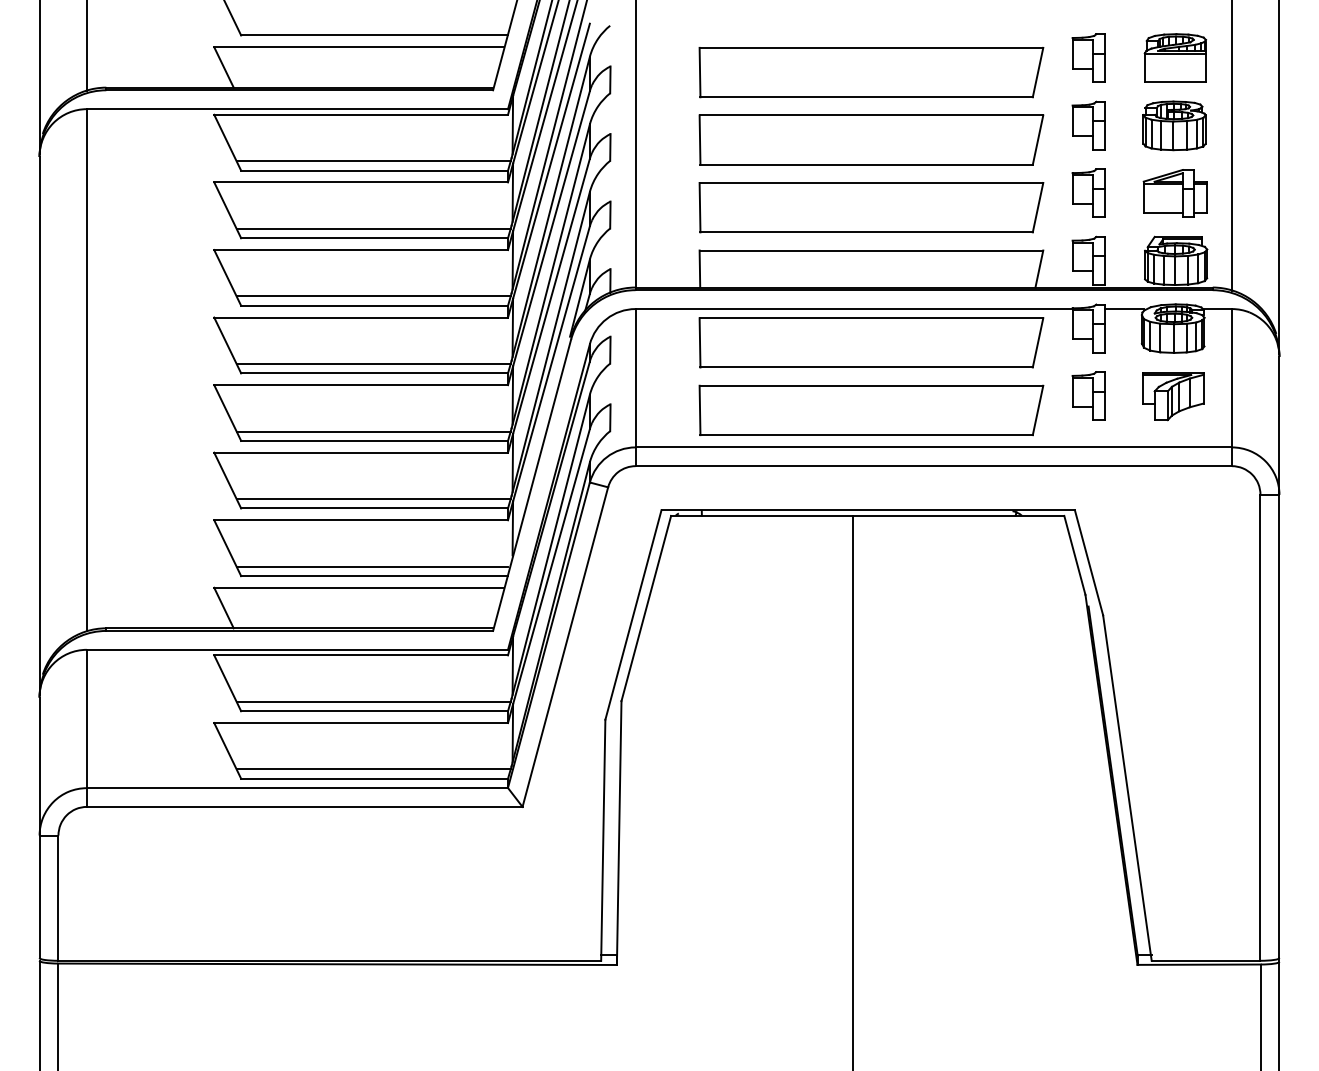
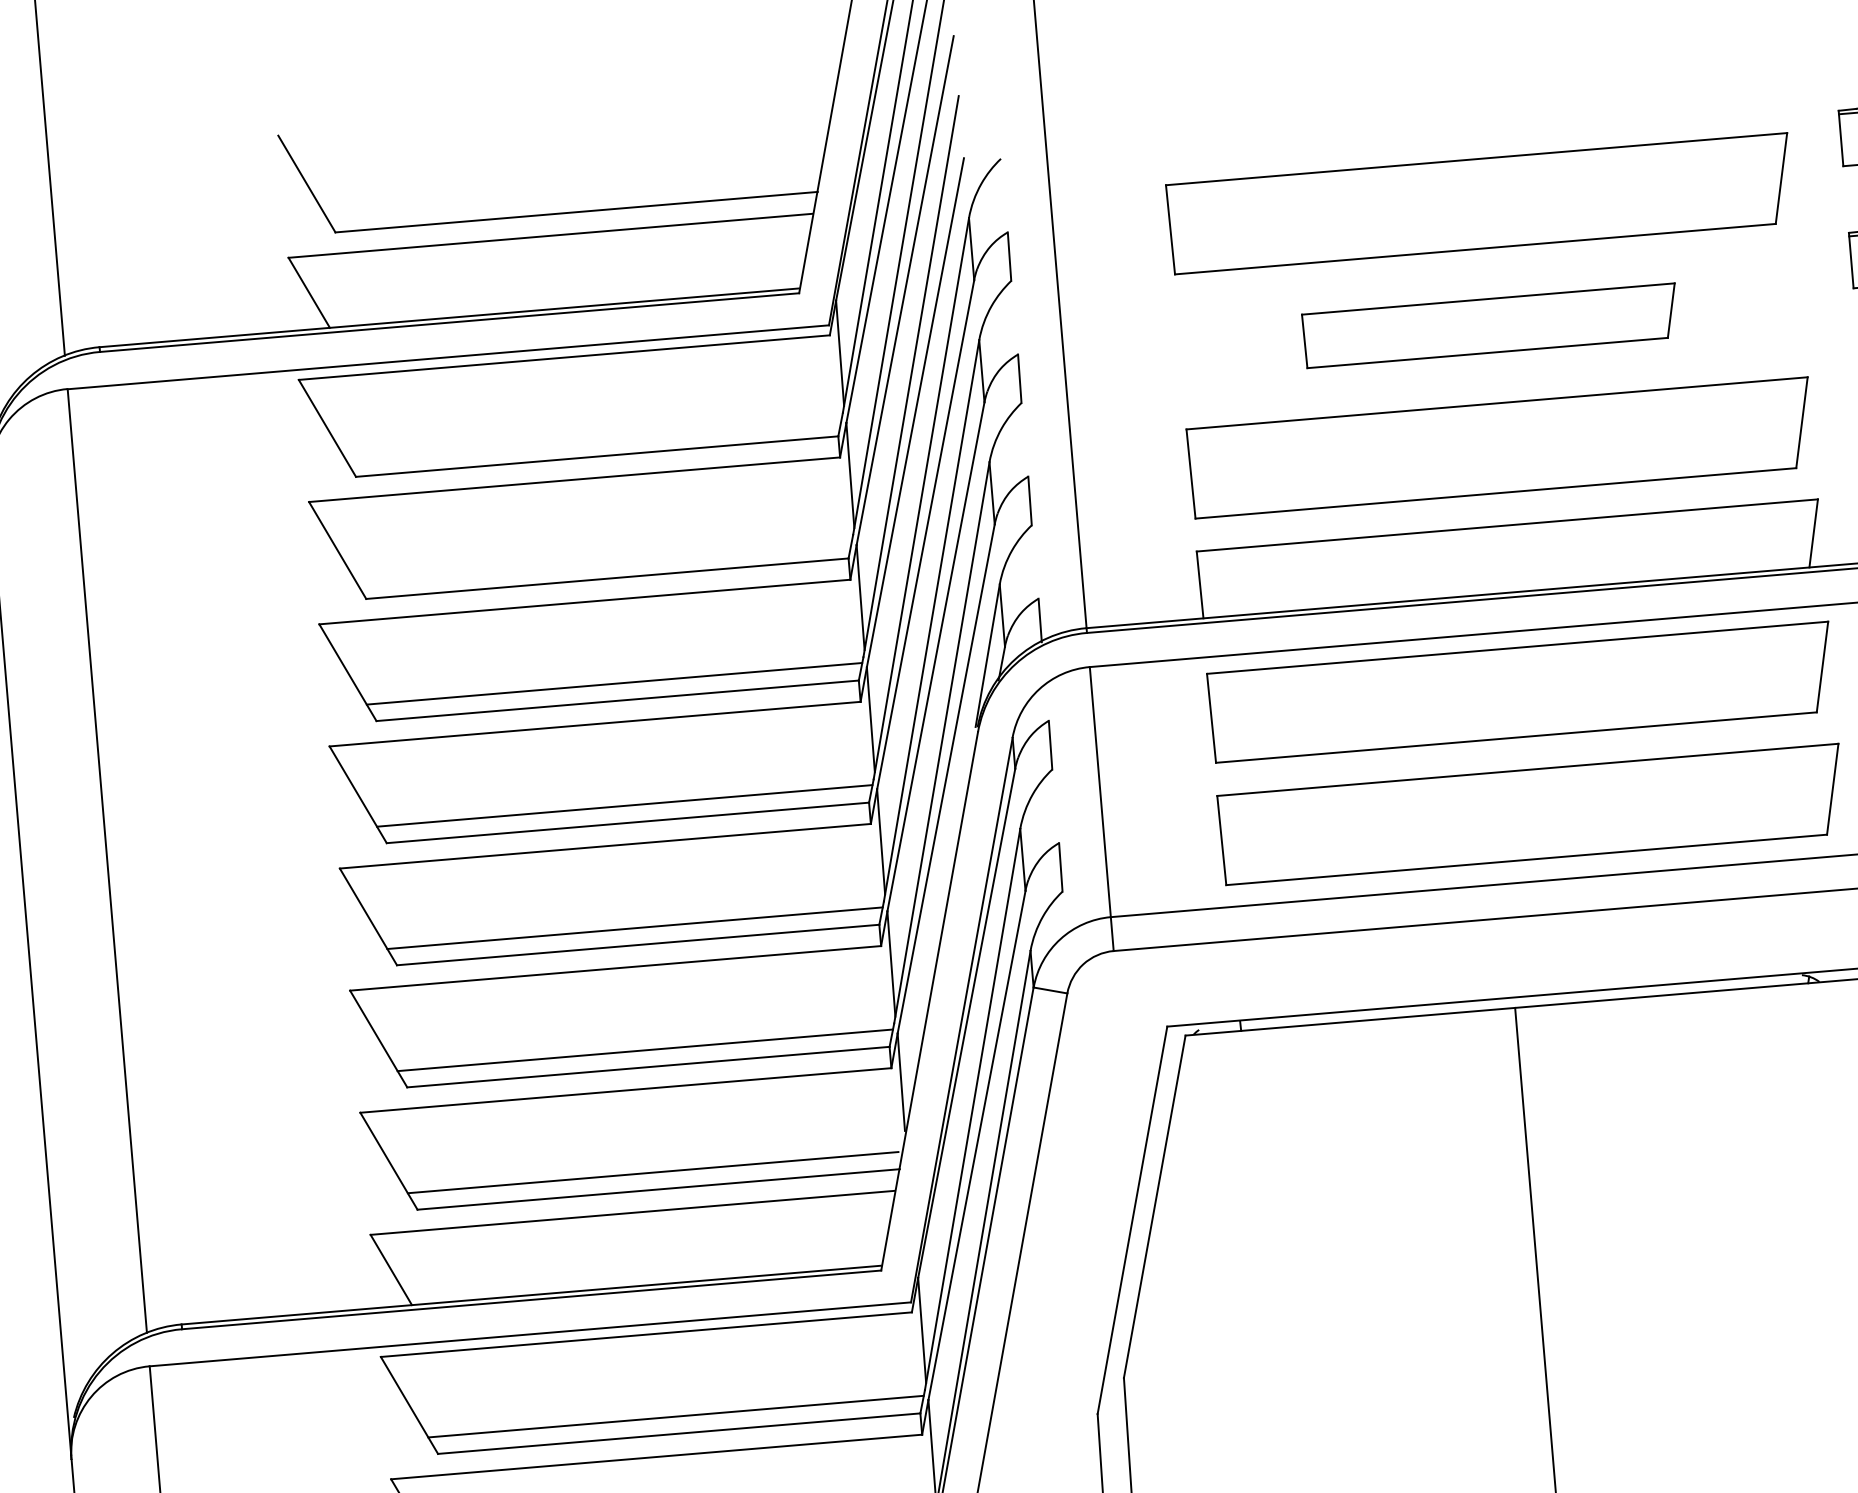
part: (871, 139) -> (1490, 324), size x0.6
line: (373, 161) -> (593, 440), removed
line: (373, 228) -> (603, 561), removed

